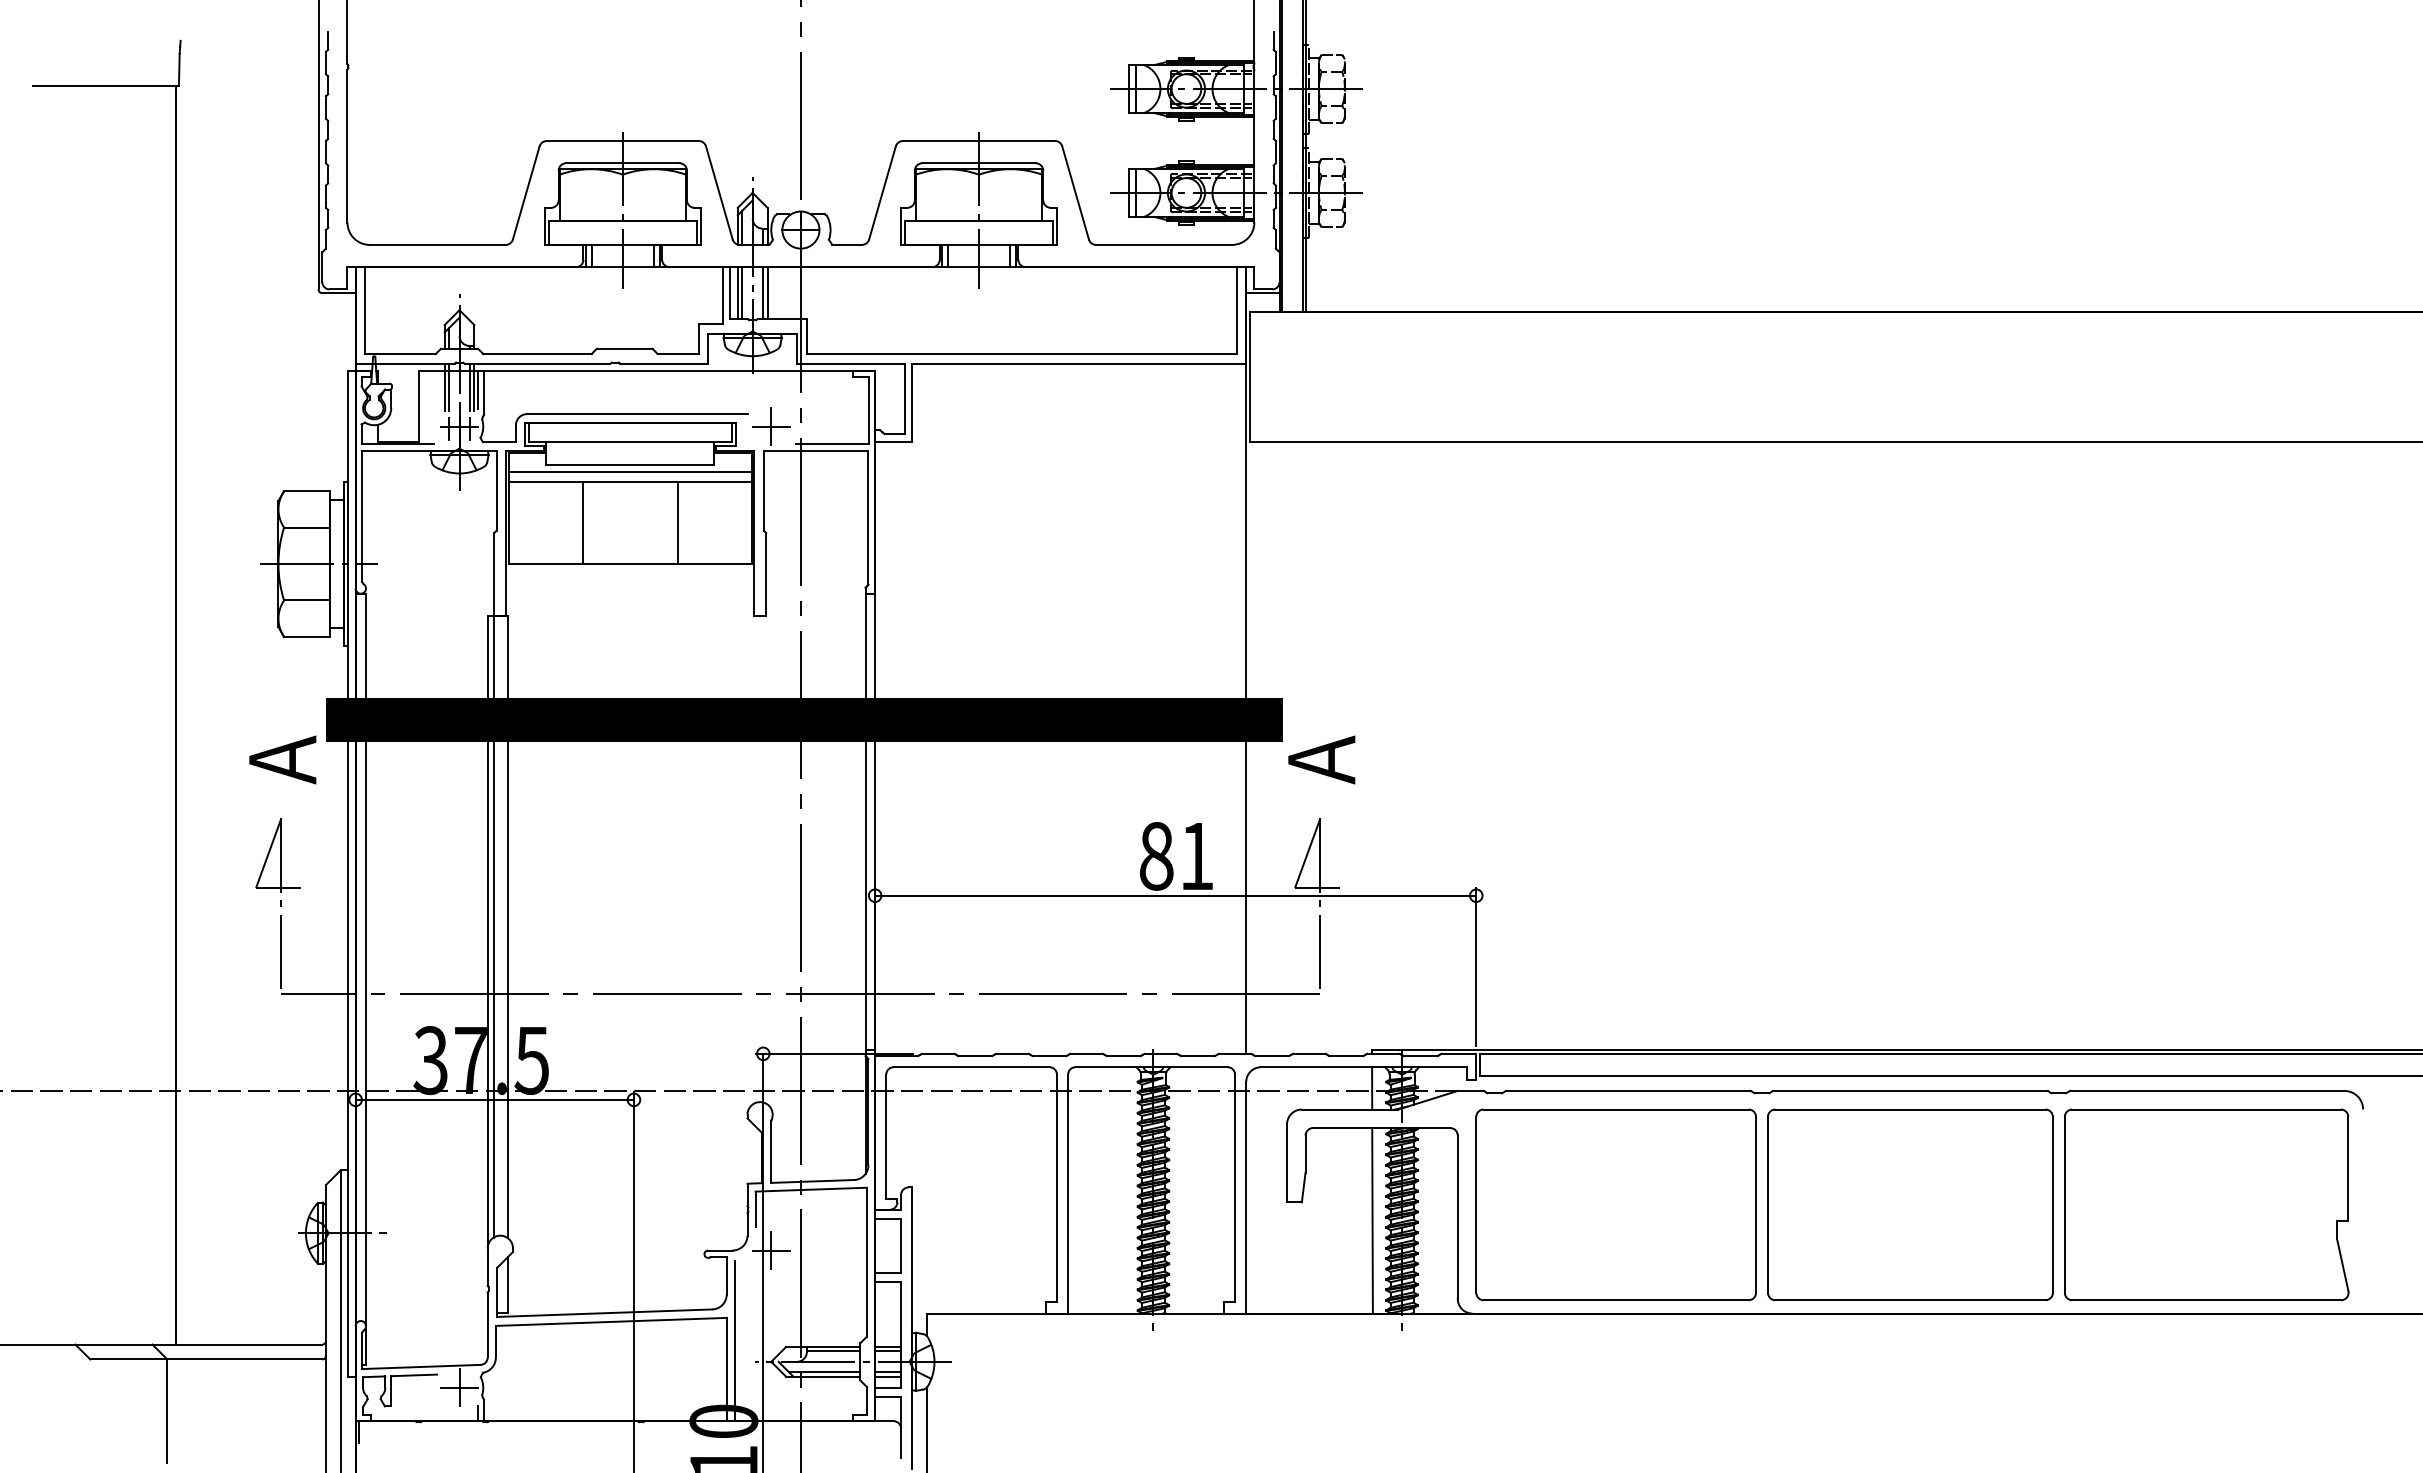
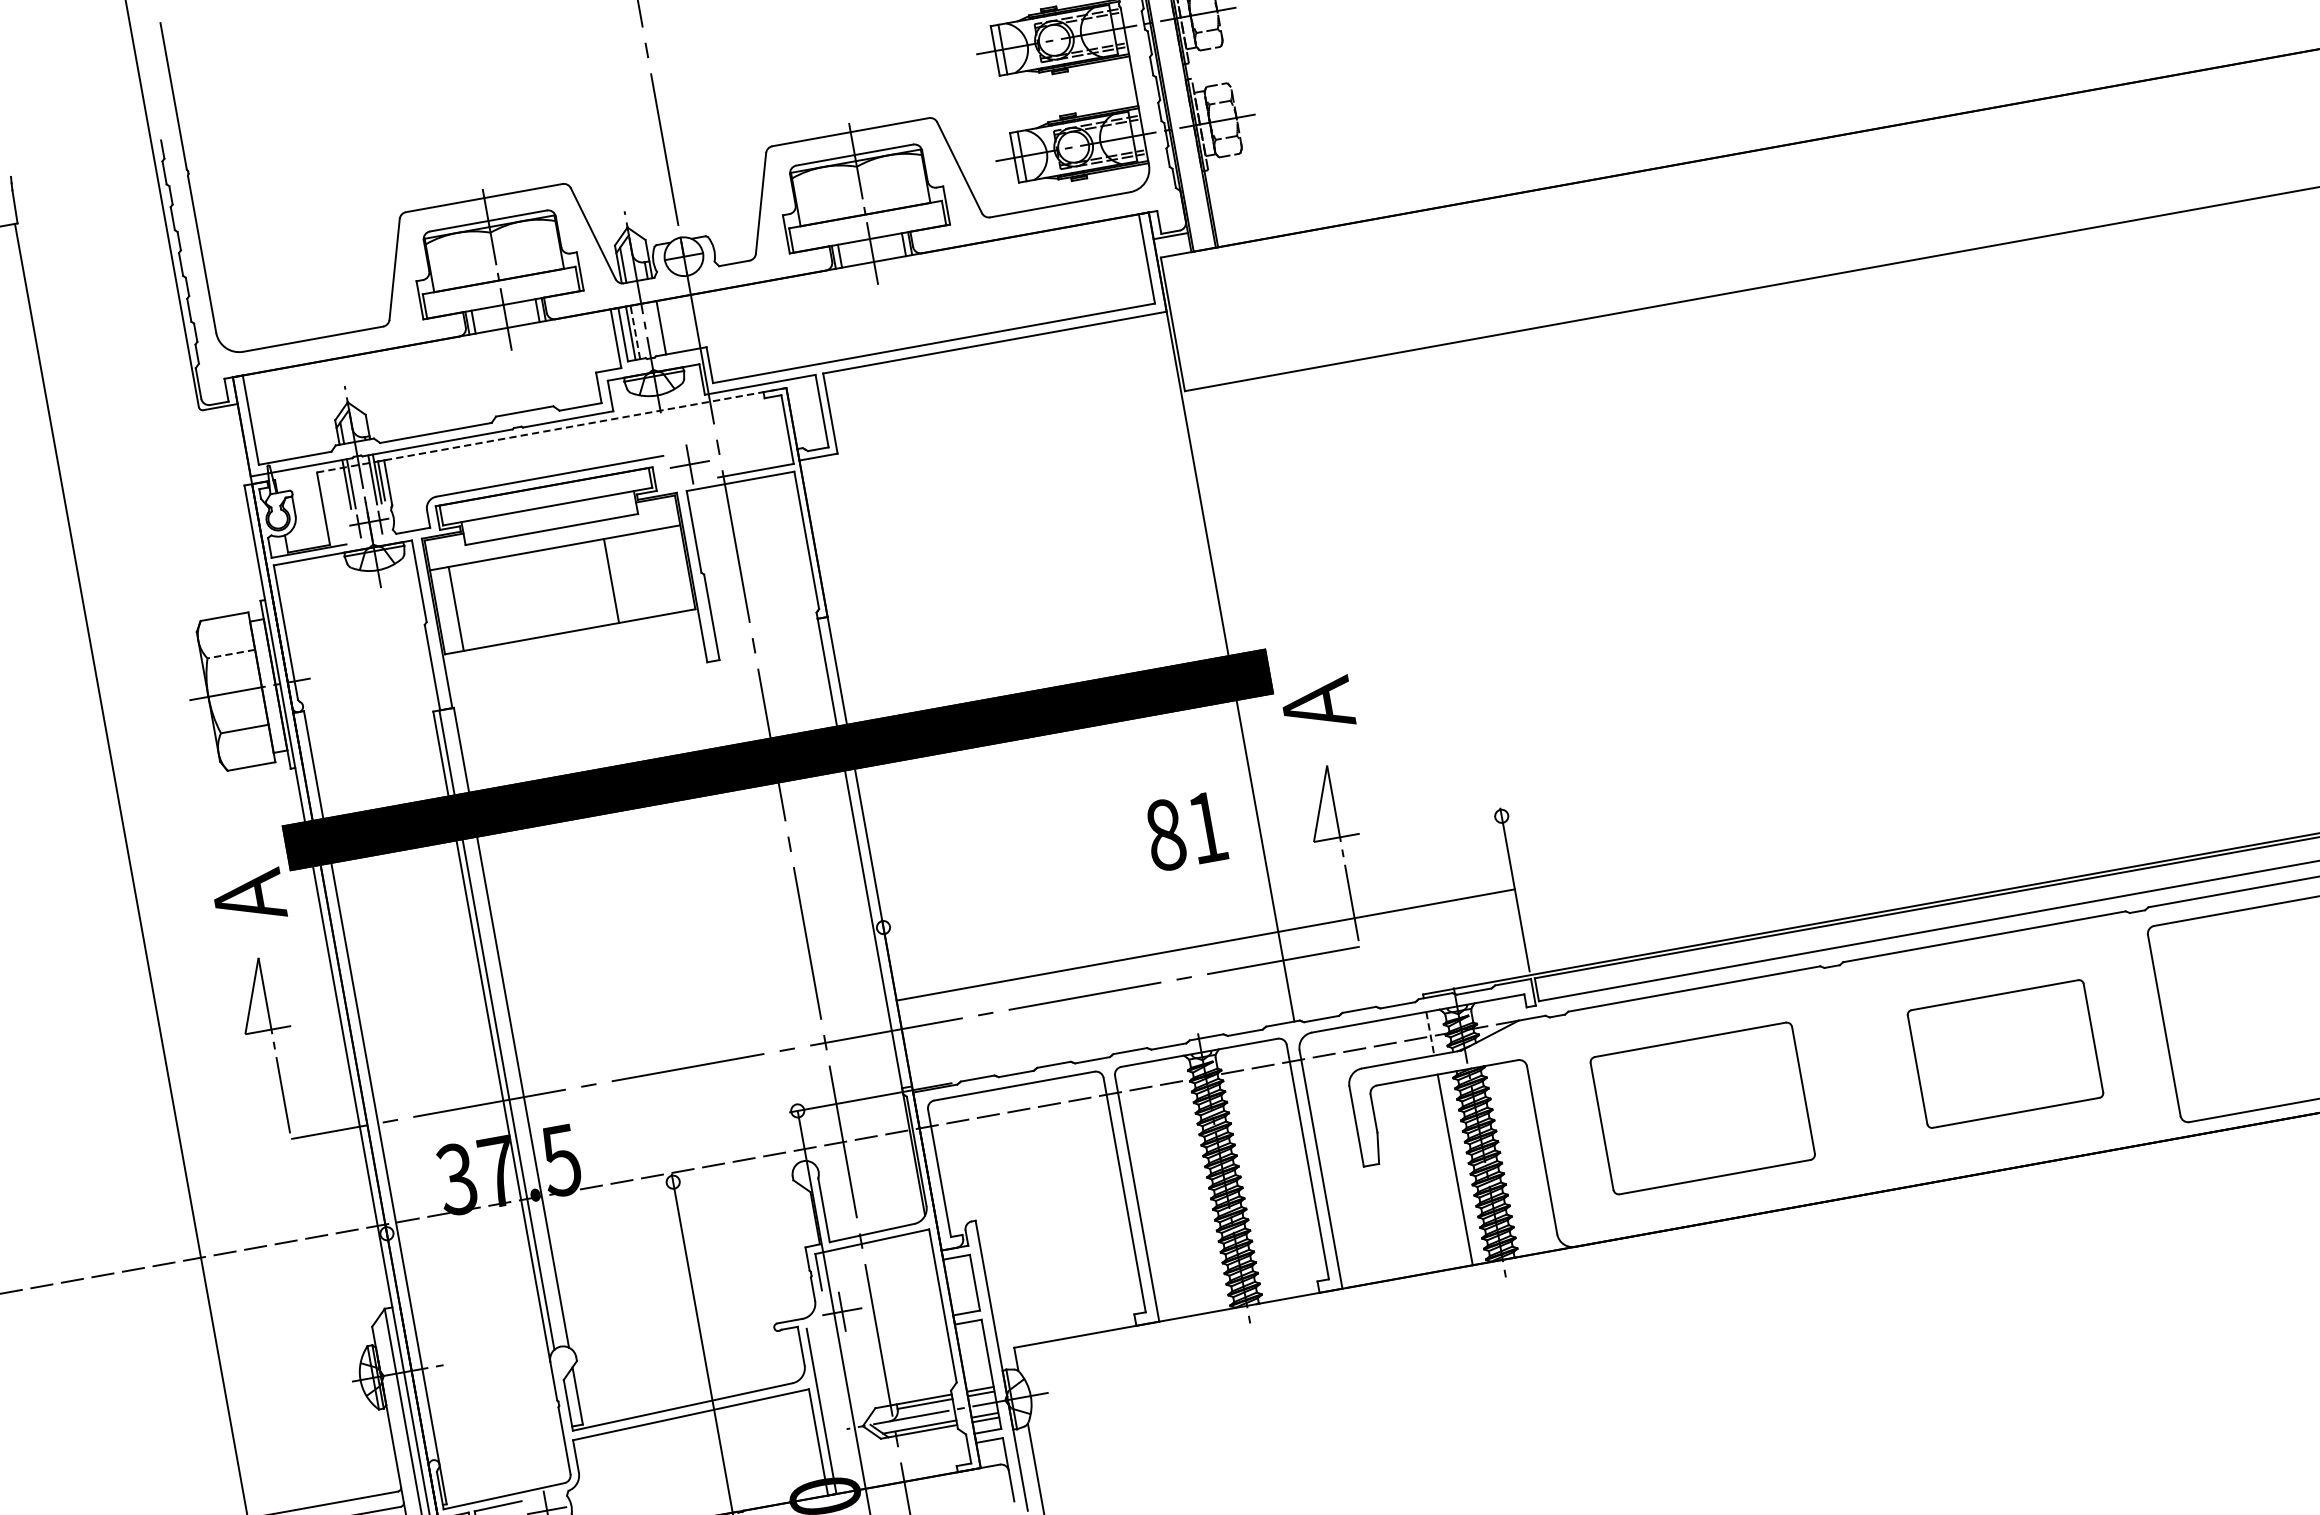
line: (742, 293) -> (635, 332), solid -> dashed
line: (763, 293) -> (657, 328), removed
line: (647, 371) -> (552, 430), solid -> dashed
line: (629, 472) -> (552, 537), removed
line: (582, 523) -> (456, 609), moved
line: (306, 527) -> (230, 654), solid -> dashed
line: (1175, 895) -> (1205, 944), moved
line: (1372, 1088) -> (1430, 1033), solid -> dashed
line: (494, 1099) -> (529, 1207), removed
part: (1615, 1204) -> (1702, 1108), size x0.7
part: (1910, 1204) -> (2005, 1053), size x0.6

